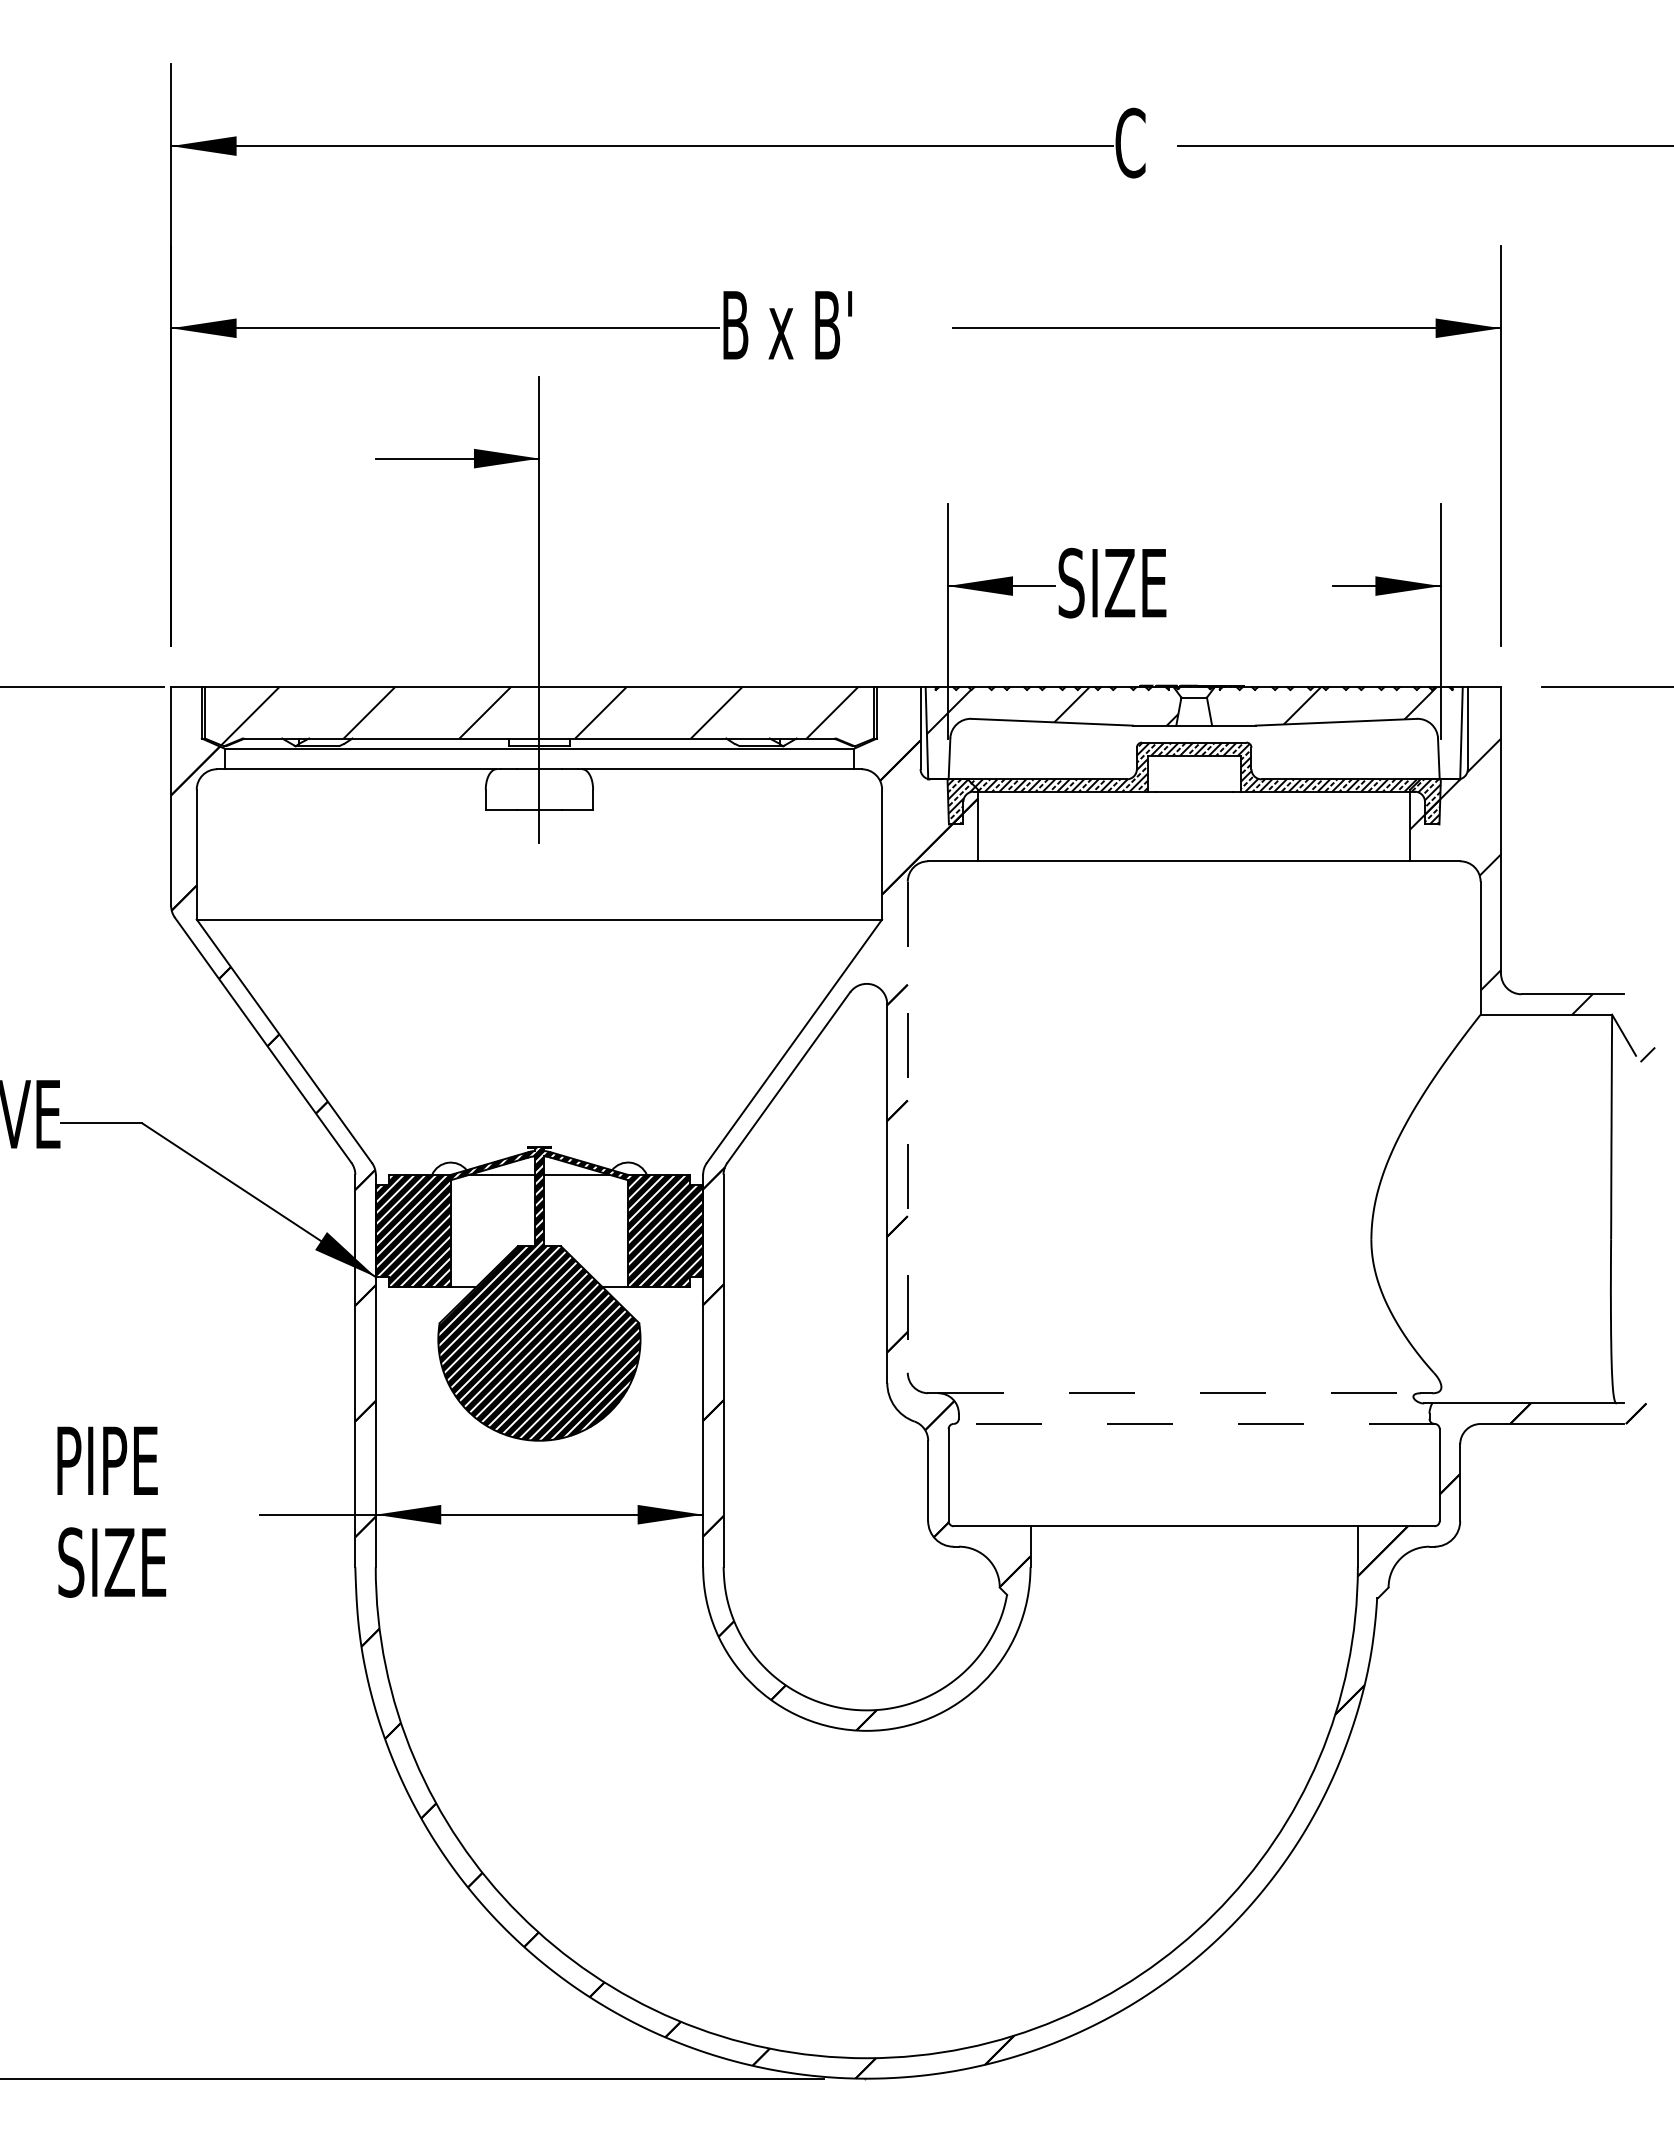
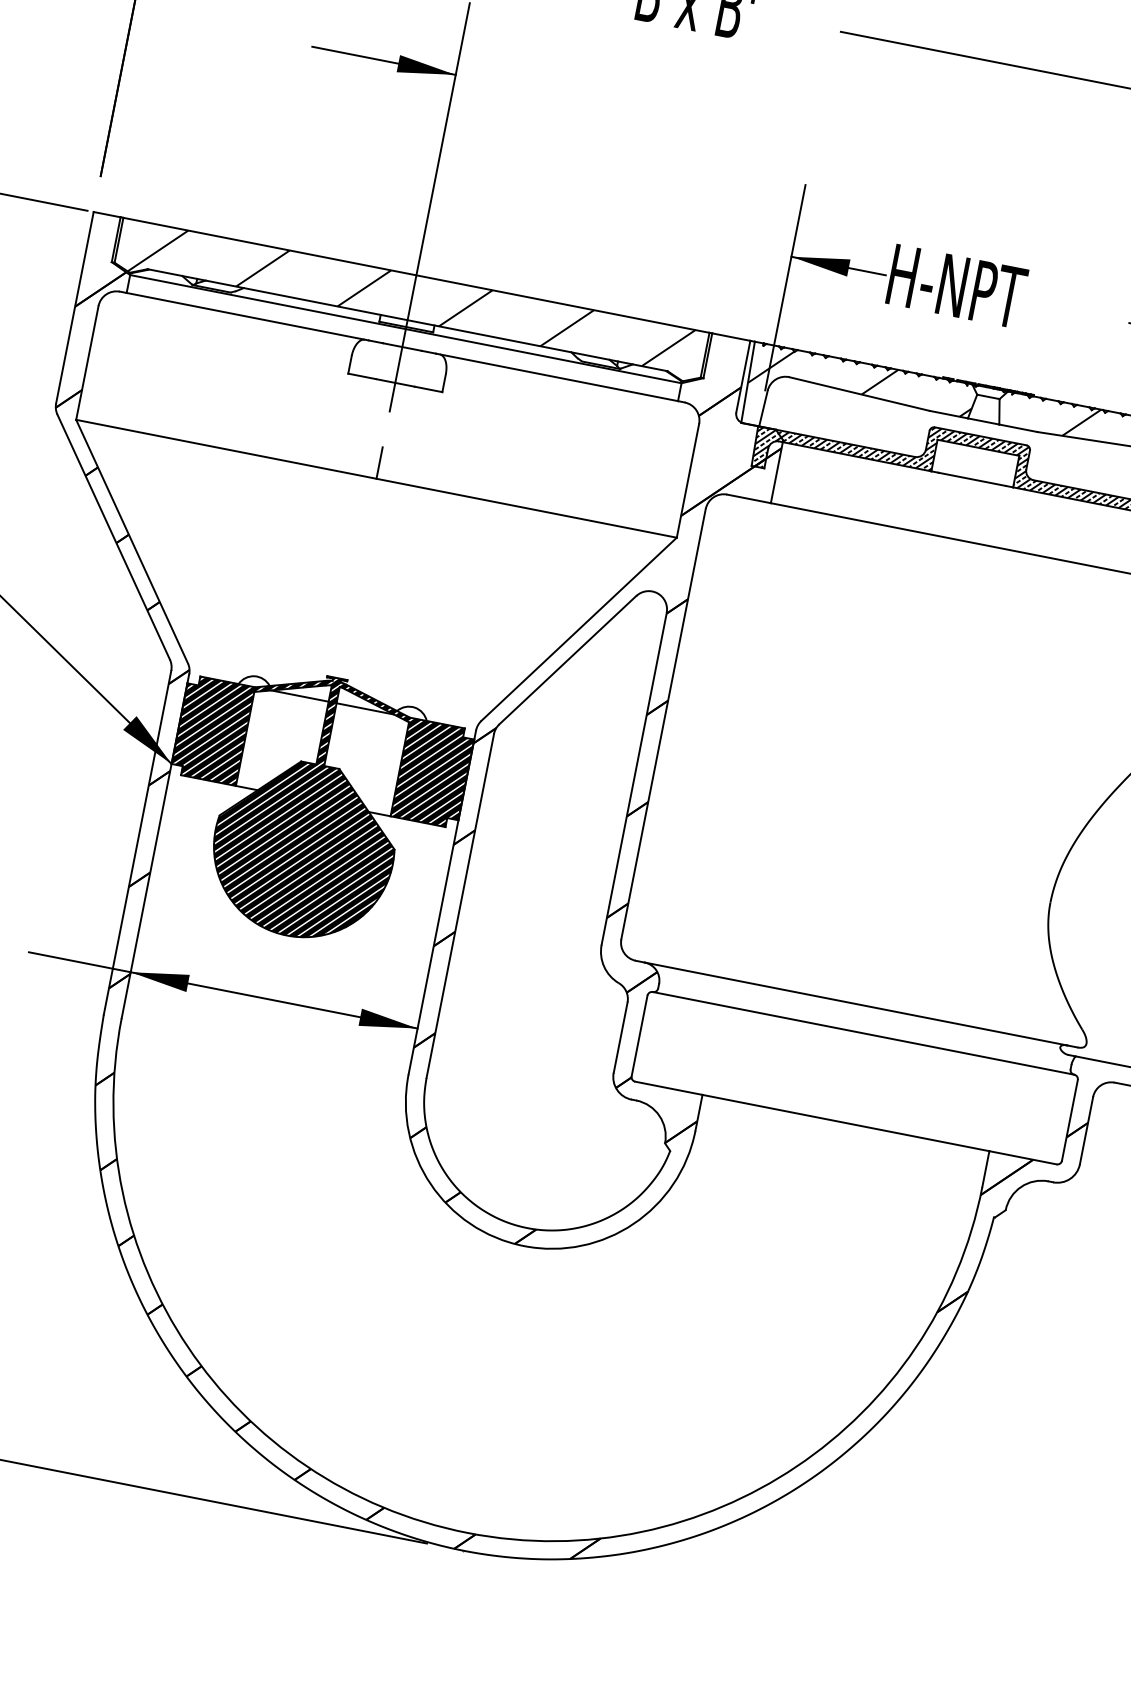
text: (1134, 582) -> (955, 285), SIZE -> H-NPT
line: (539, 901) -> (379, 463), added
line: (907, 1127) -> (663, 724), dashed -> solid
line: (1180, 1393) -> (856, 1004), dashed -> solid
line: (1193, 1423) -> (863, 1032), dashed -> solid

